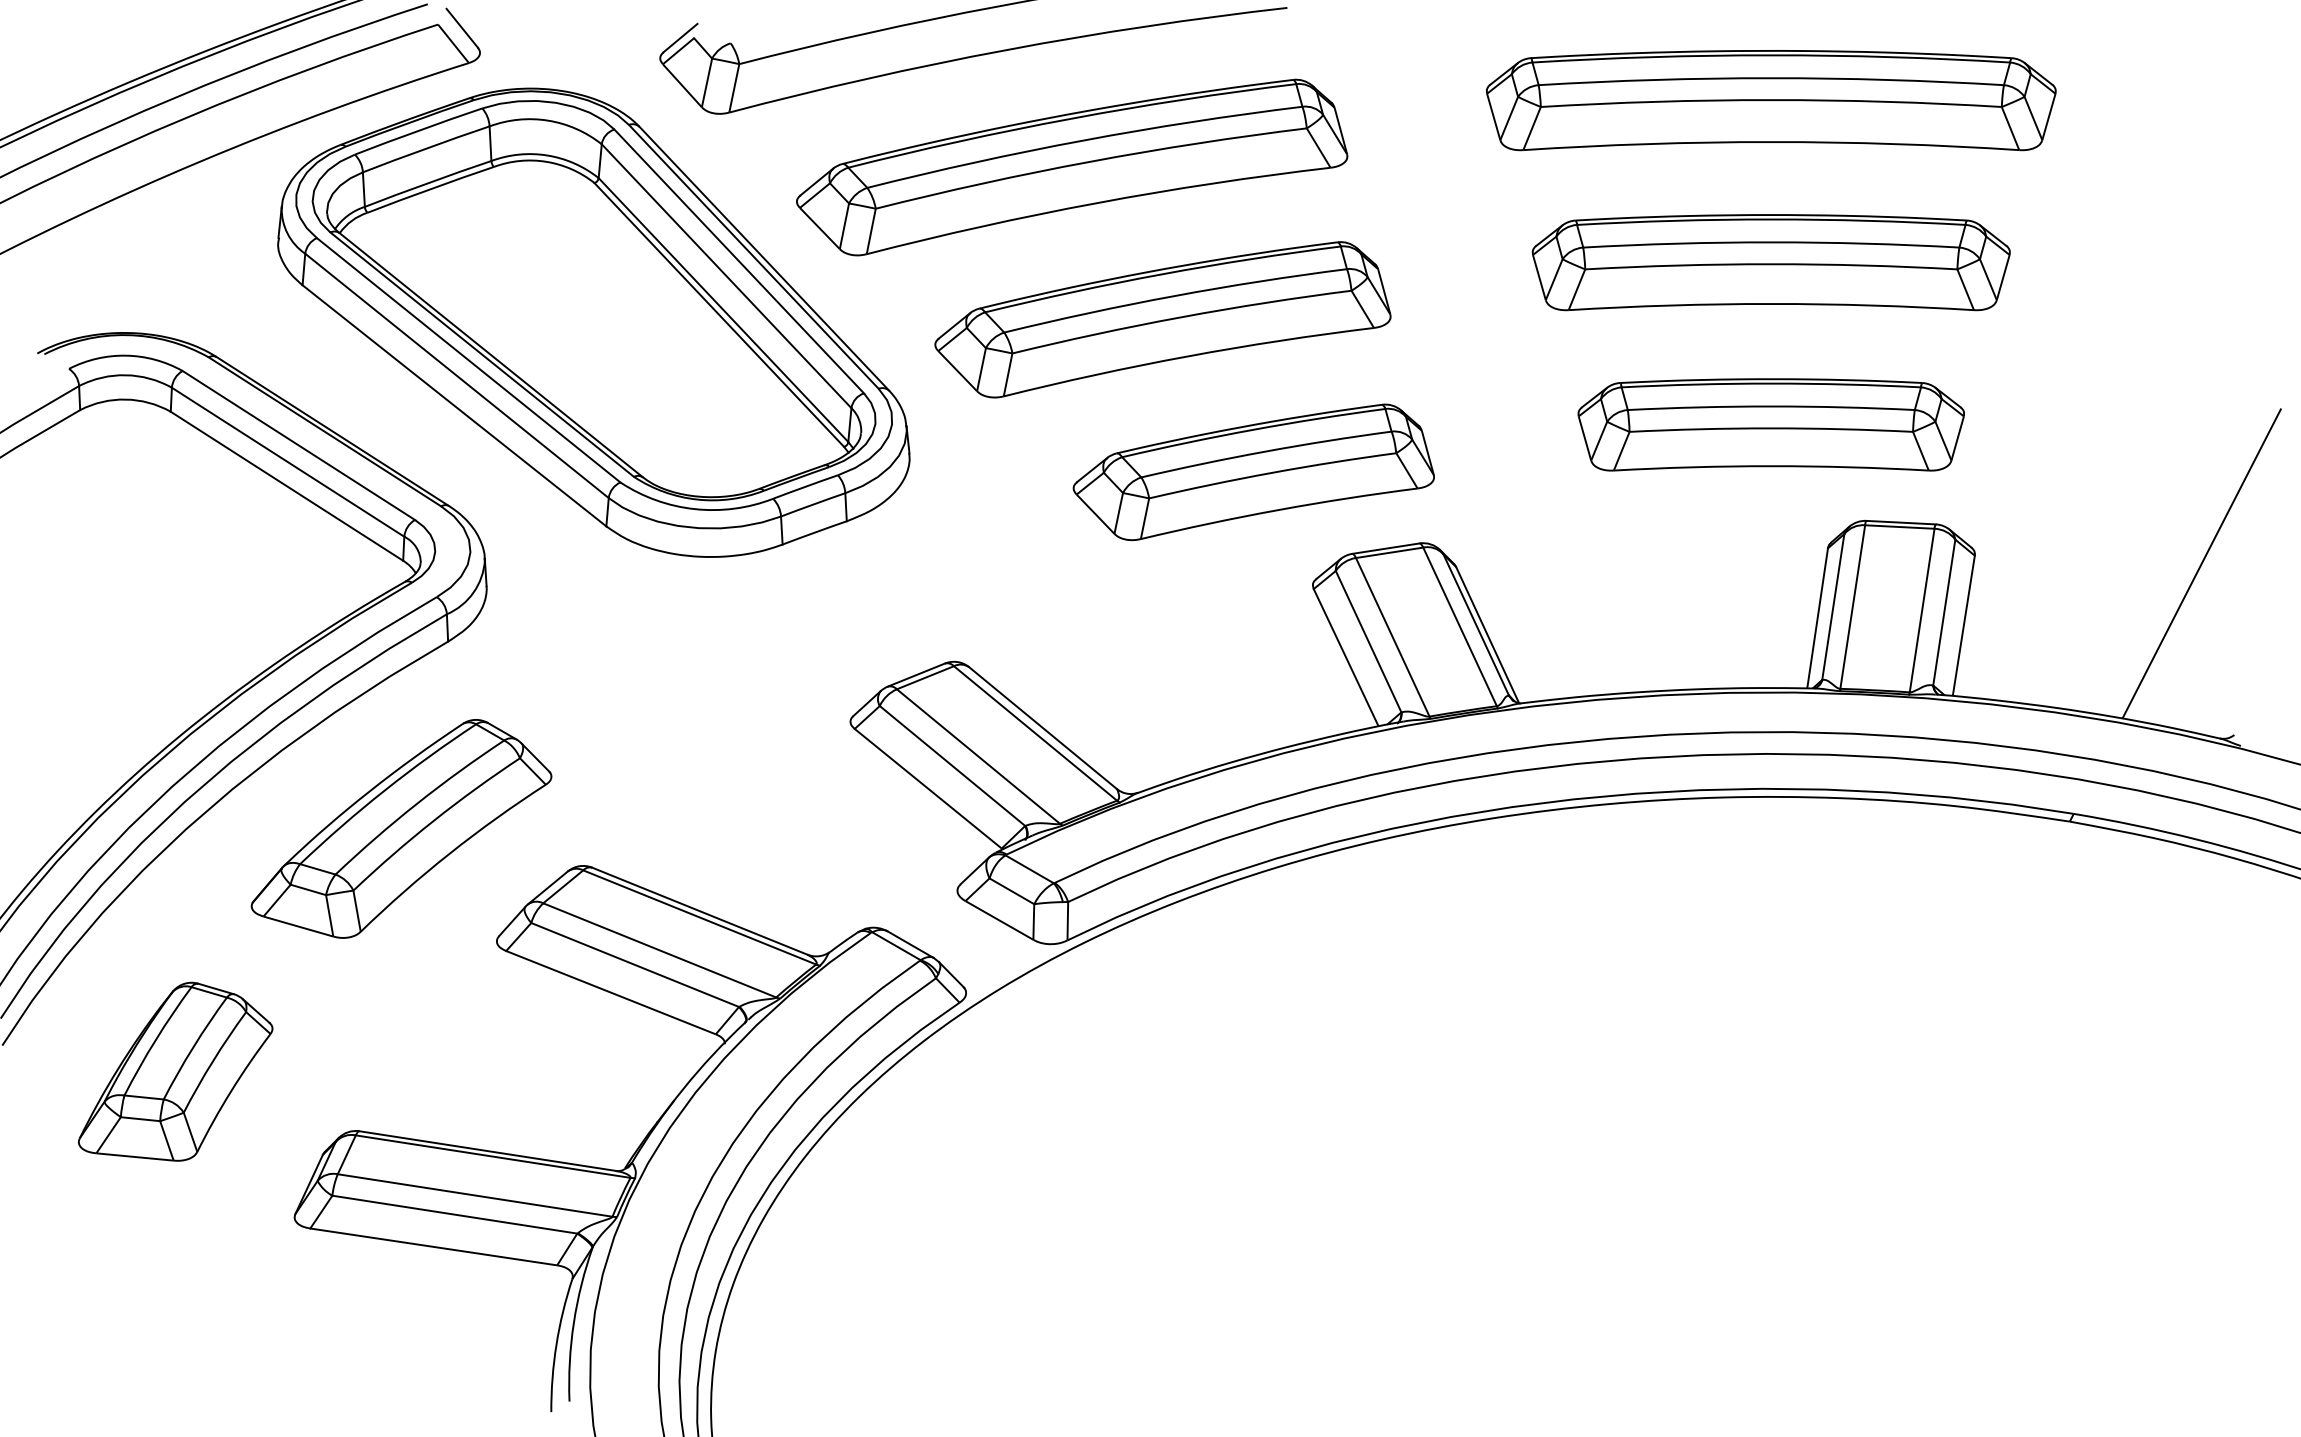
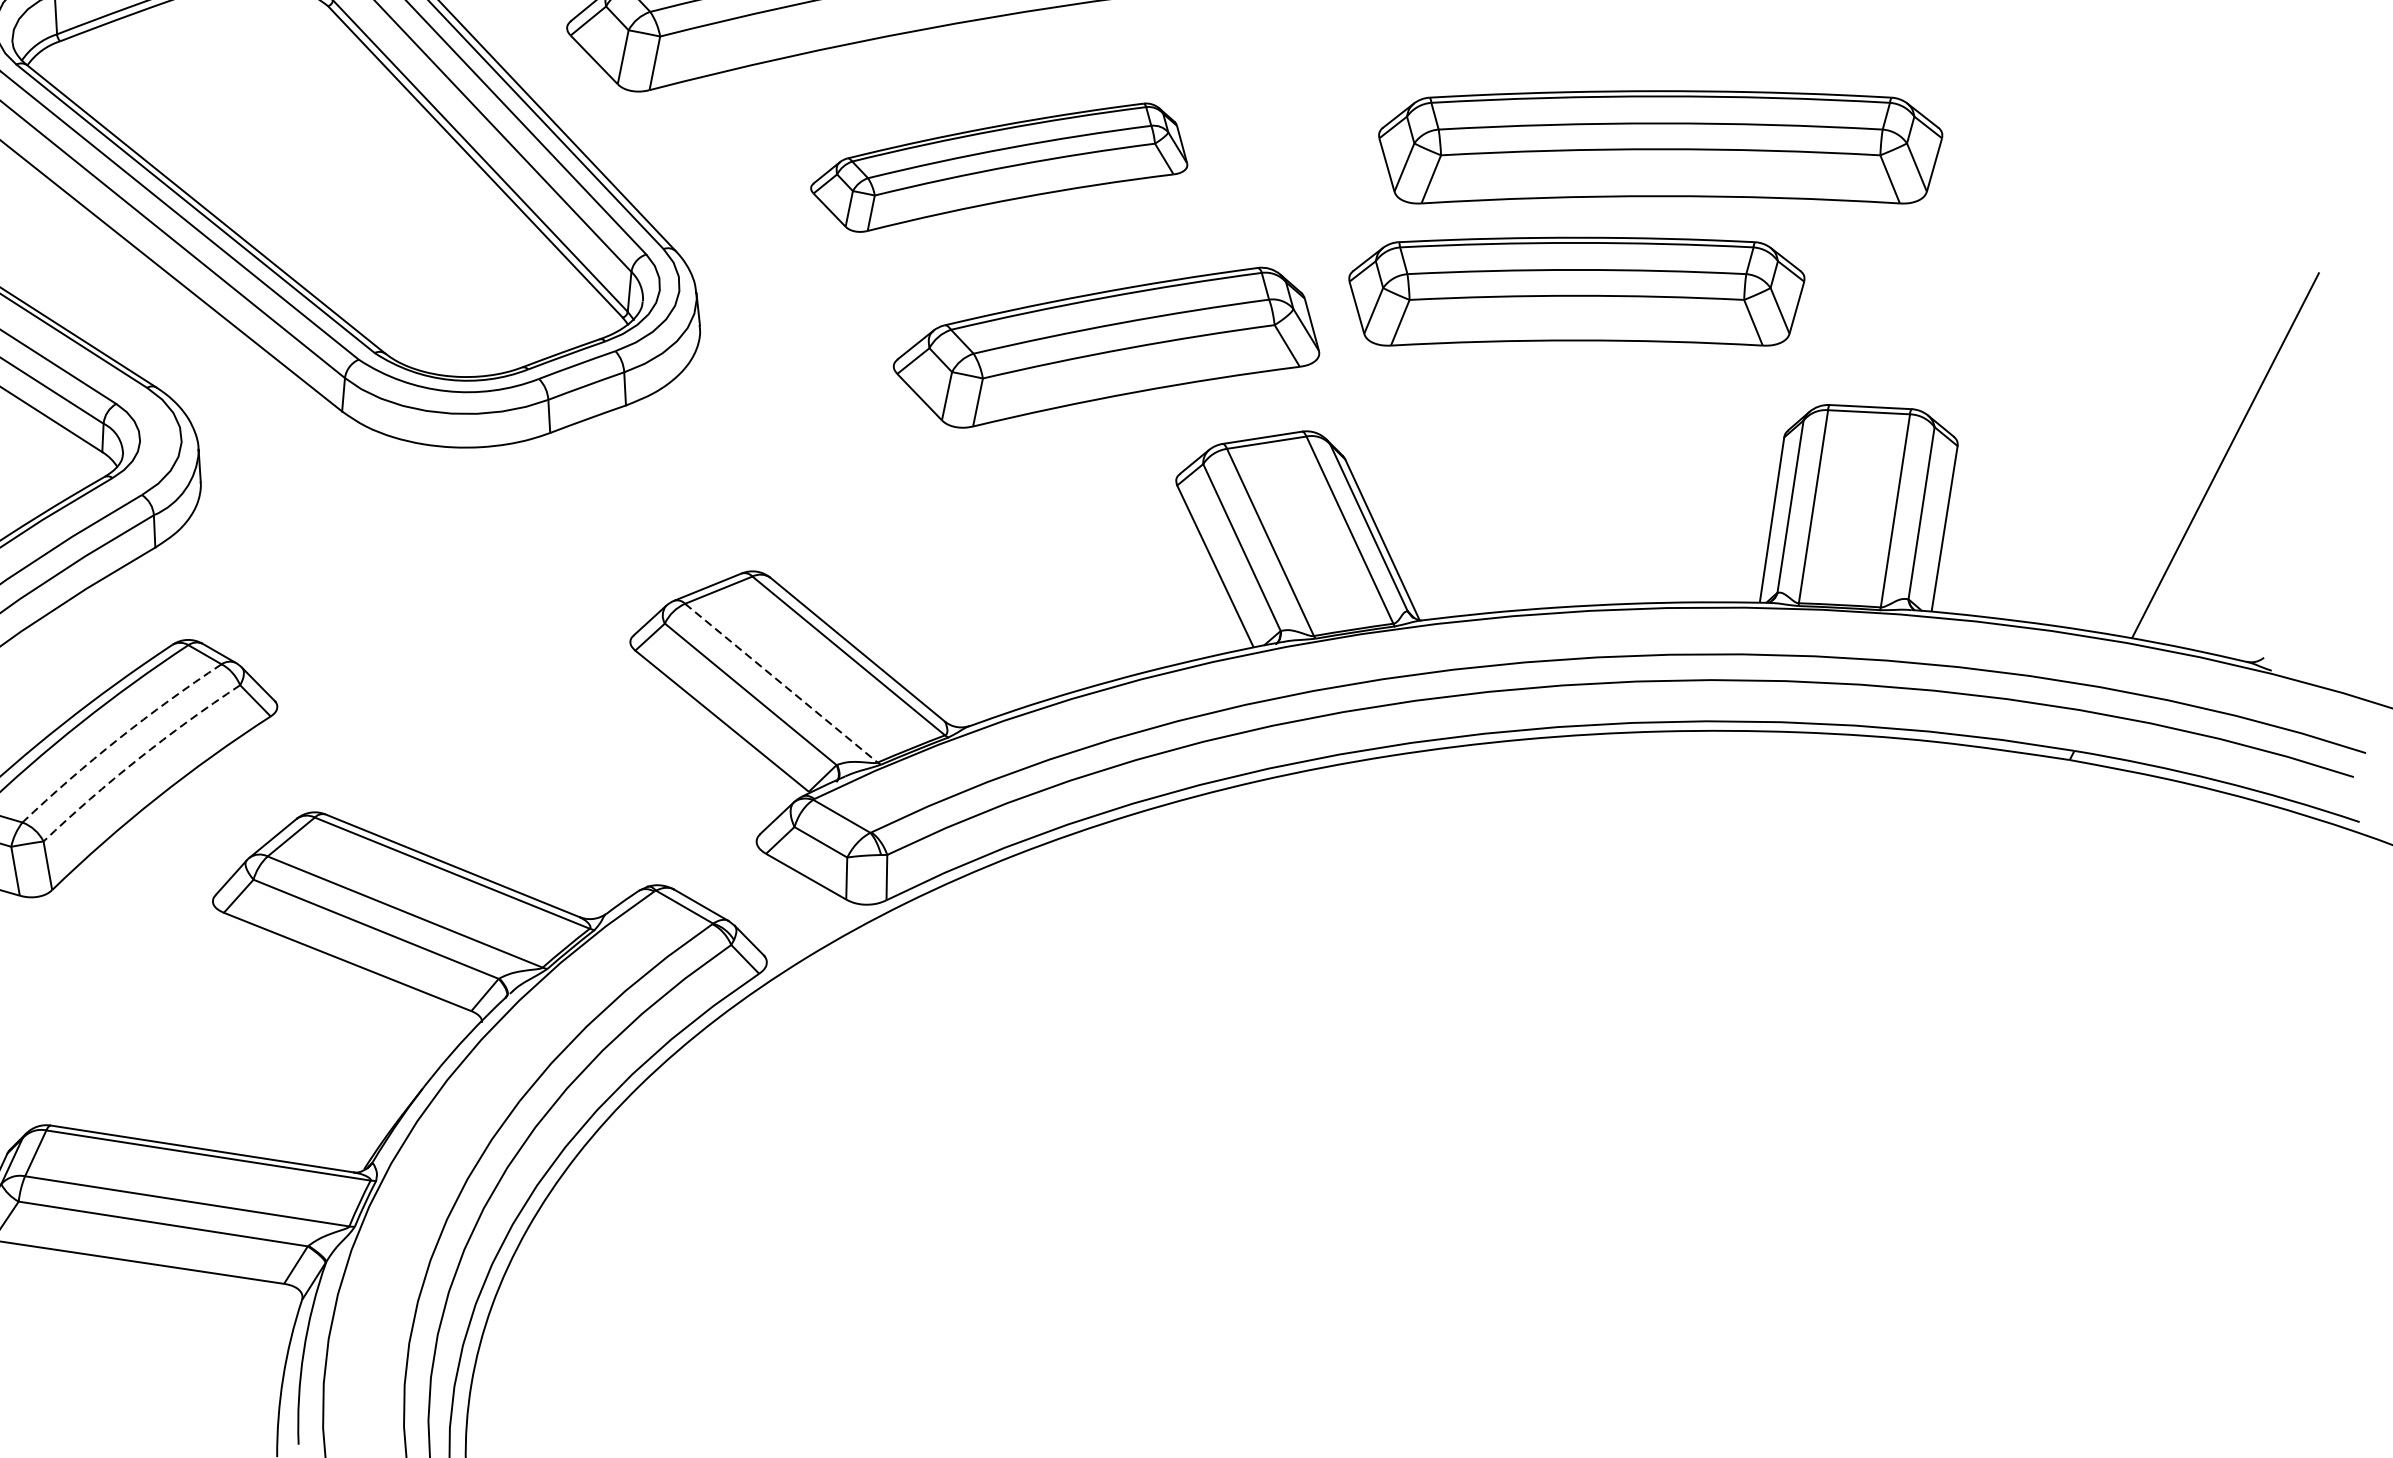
part: (1770, 262) -> (1659, 147), moved
part: (1162, 319) -> (998, 167), size x0.7
part: (1770, 424) -> (1575, 291), moved
line: (978, 756) -> (781, 683), solid -> dashed
arc: (416, 803) -> (118, 738), solid -> dashed
arc: (433, 820) -> (138, 758), solid -> dashed

